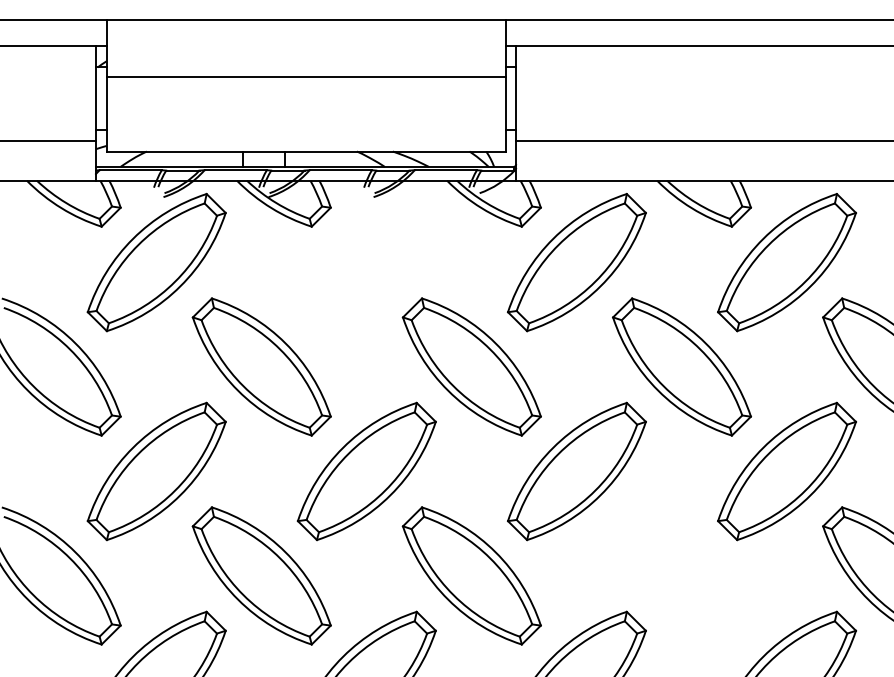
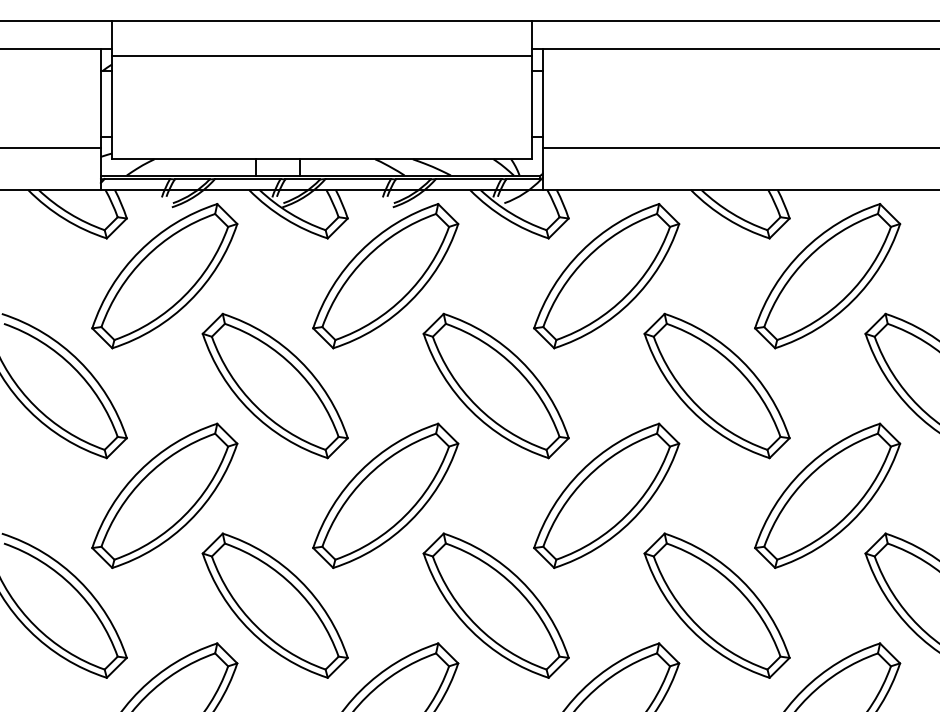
line: (305, 77) -> (321, 56), moved
part: (366, 262) -> (385, 276), added
part: (681, 575) -> (716, 605), added

